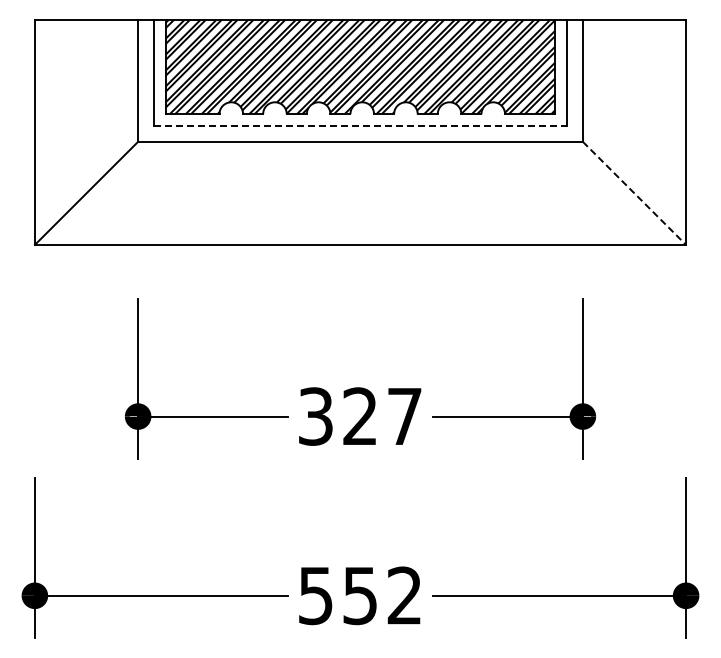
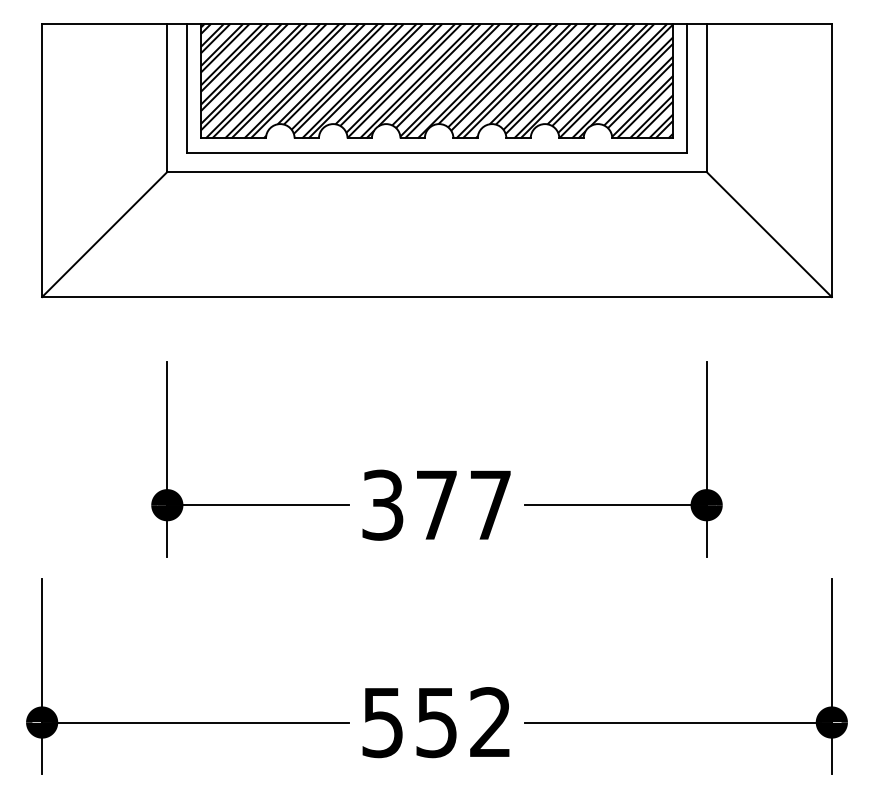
line: (361, 125) -> (438, 152), dashed -> solid
line: (634, 193) -> (769, 234), dashed -> solid
text: (359, 415) -> (435, 503), 327 -> 377

